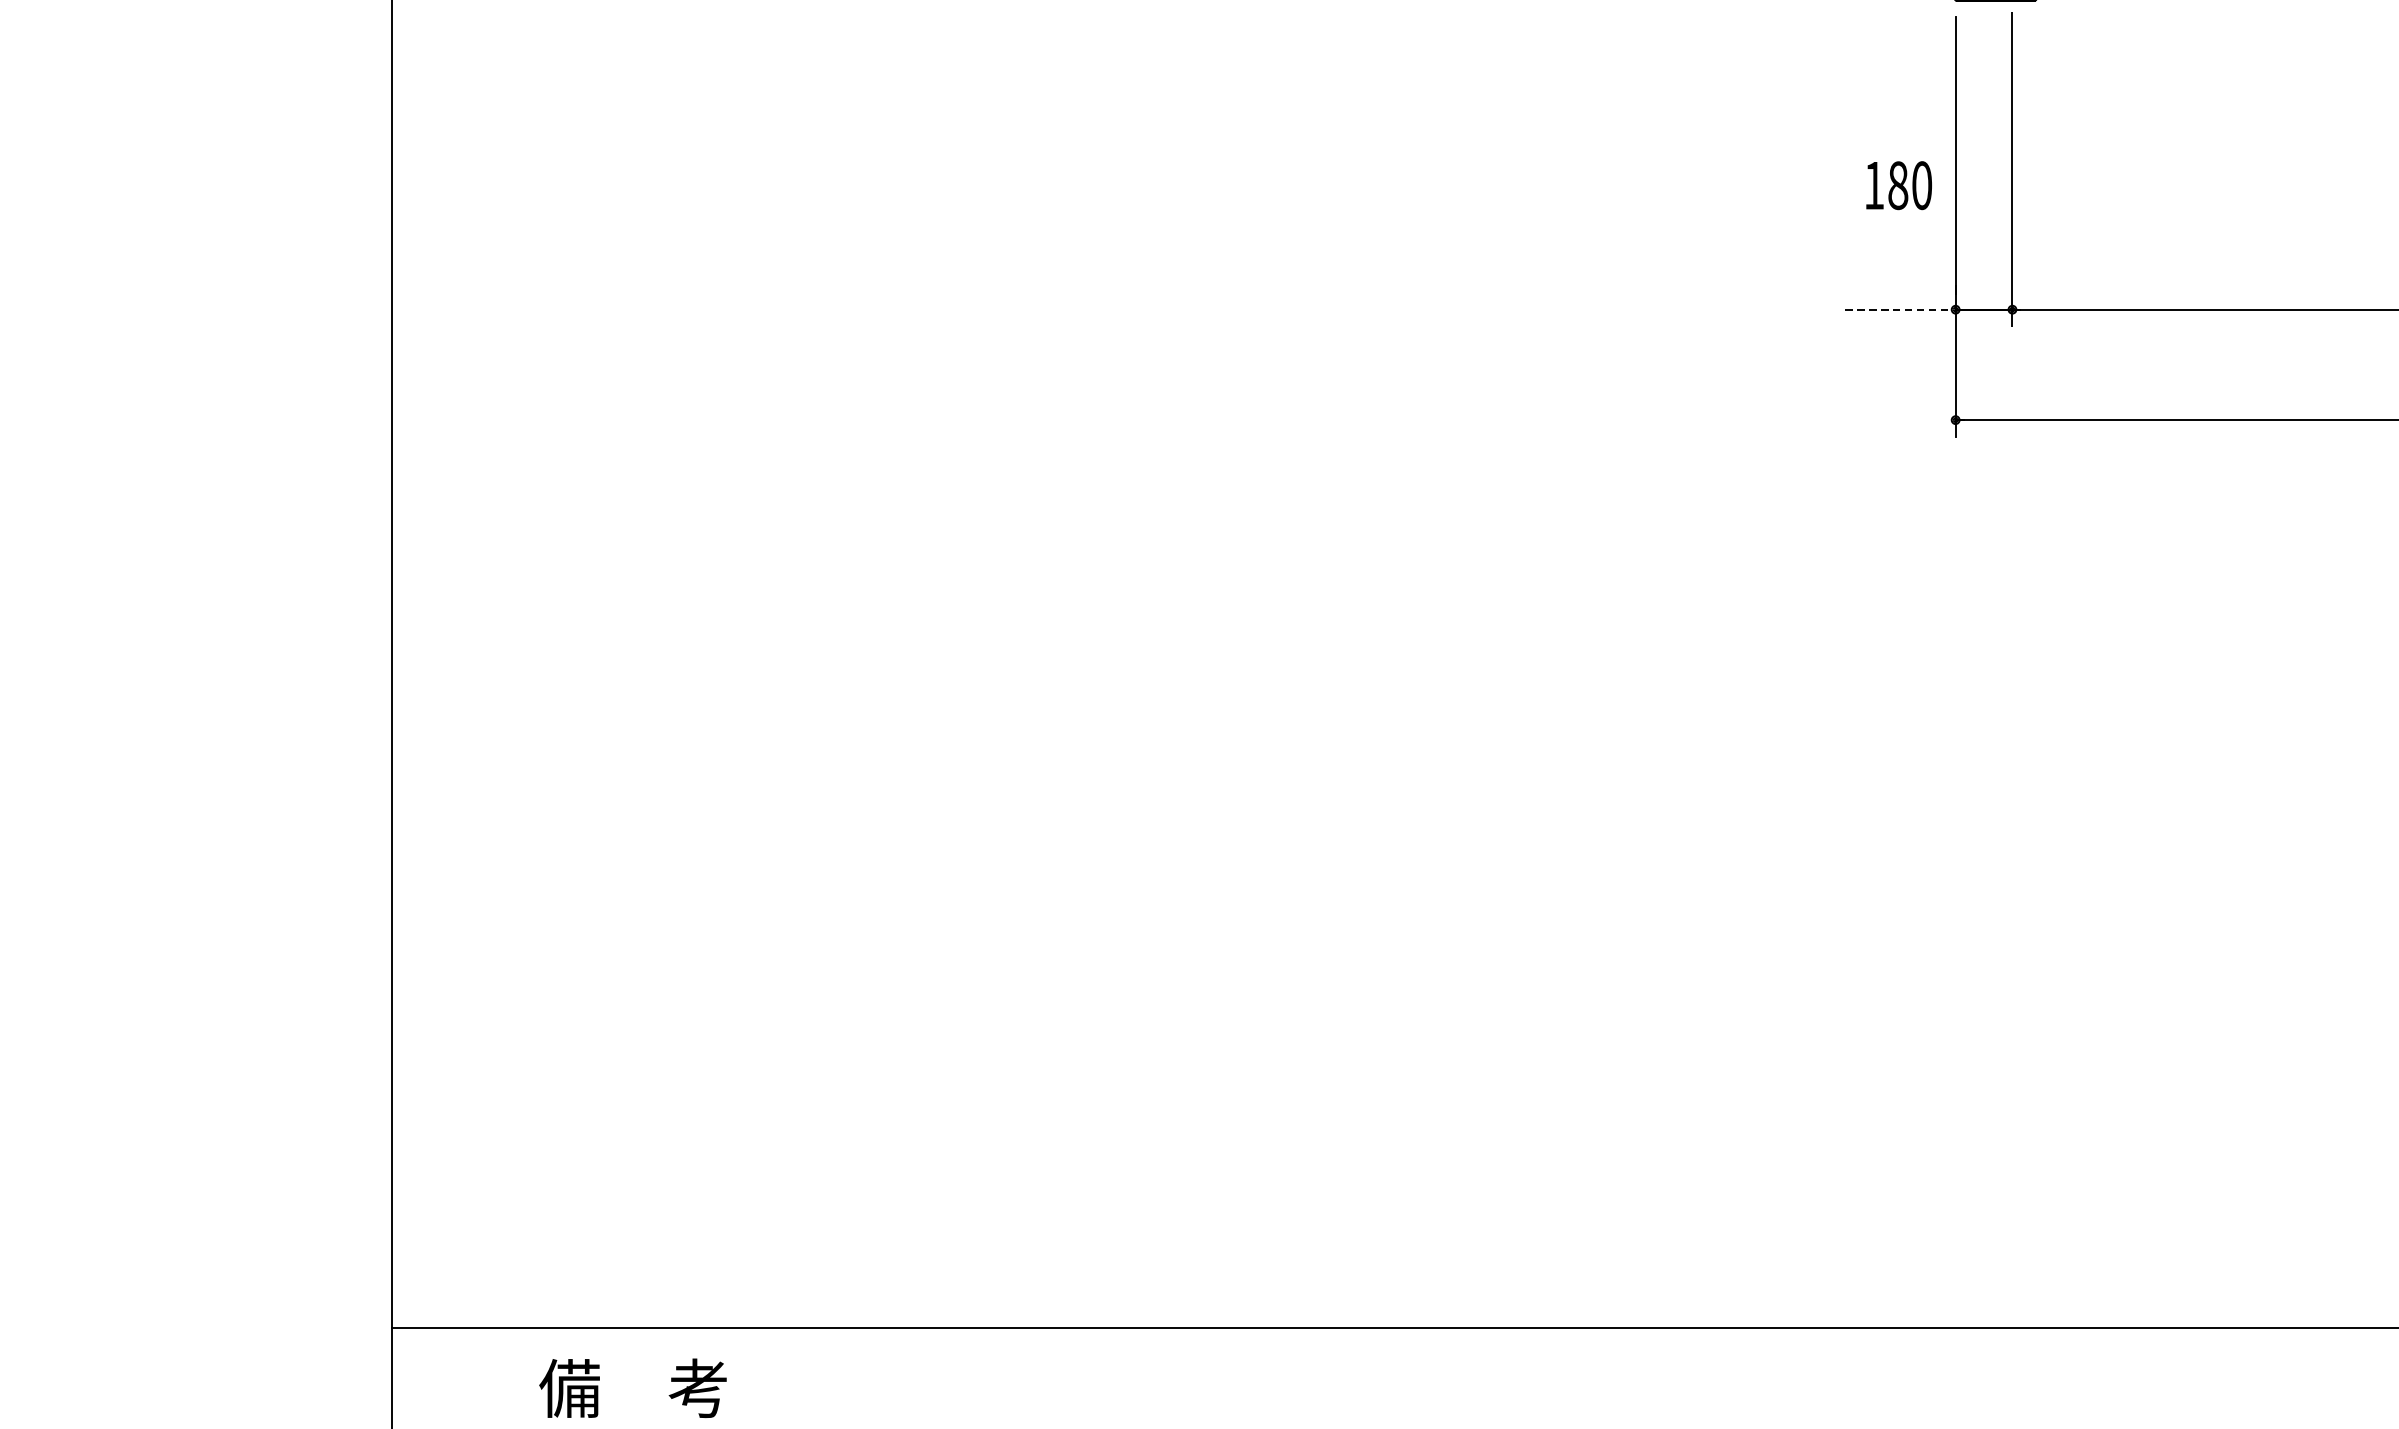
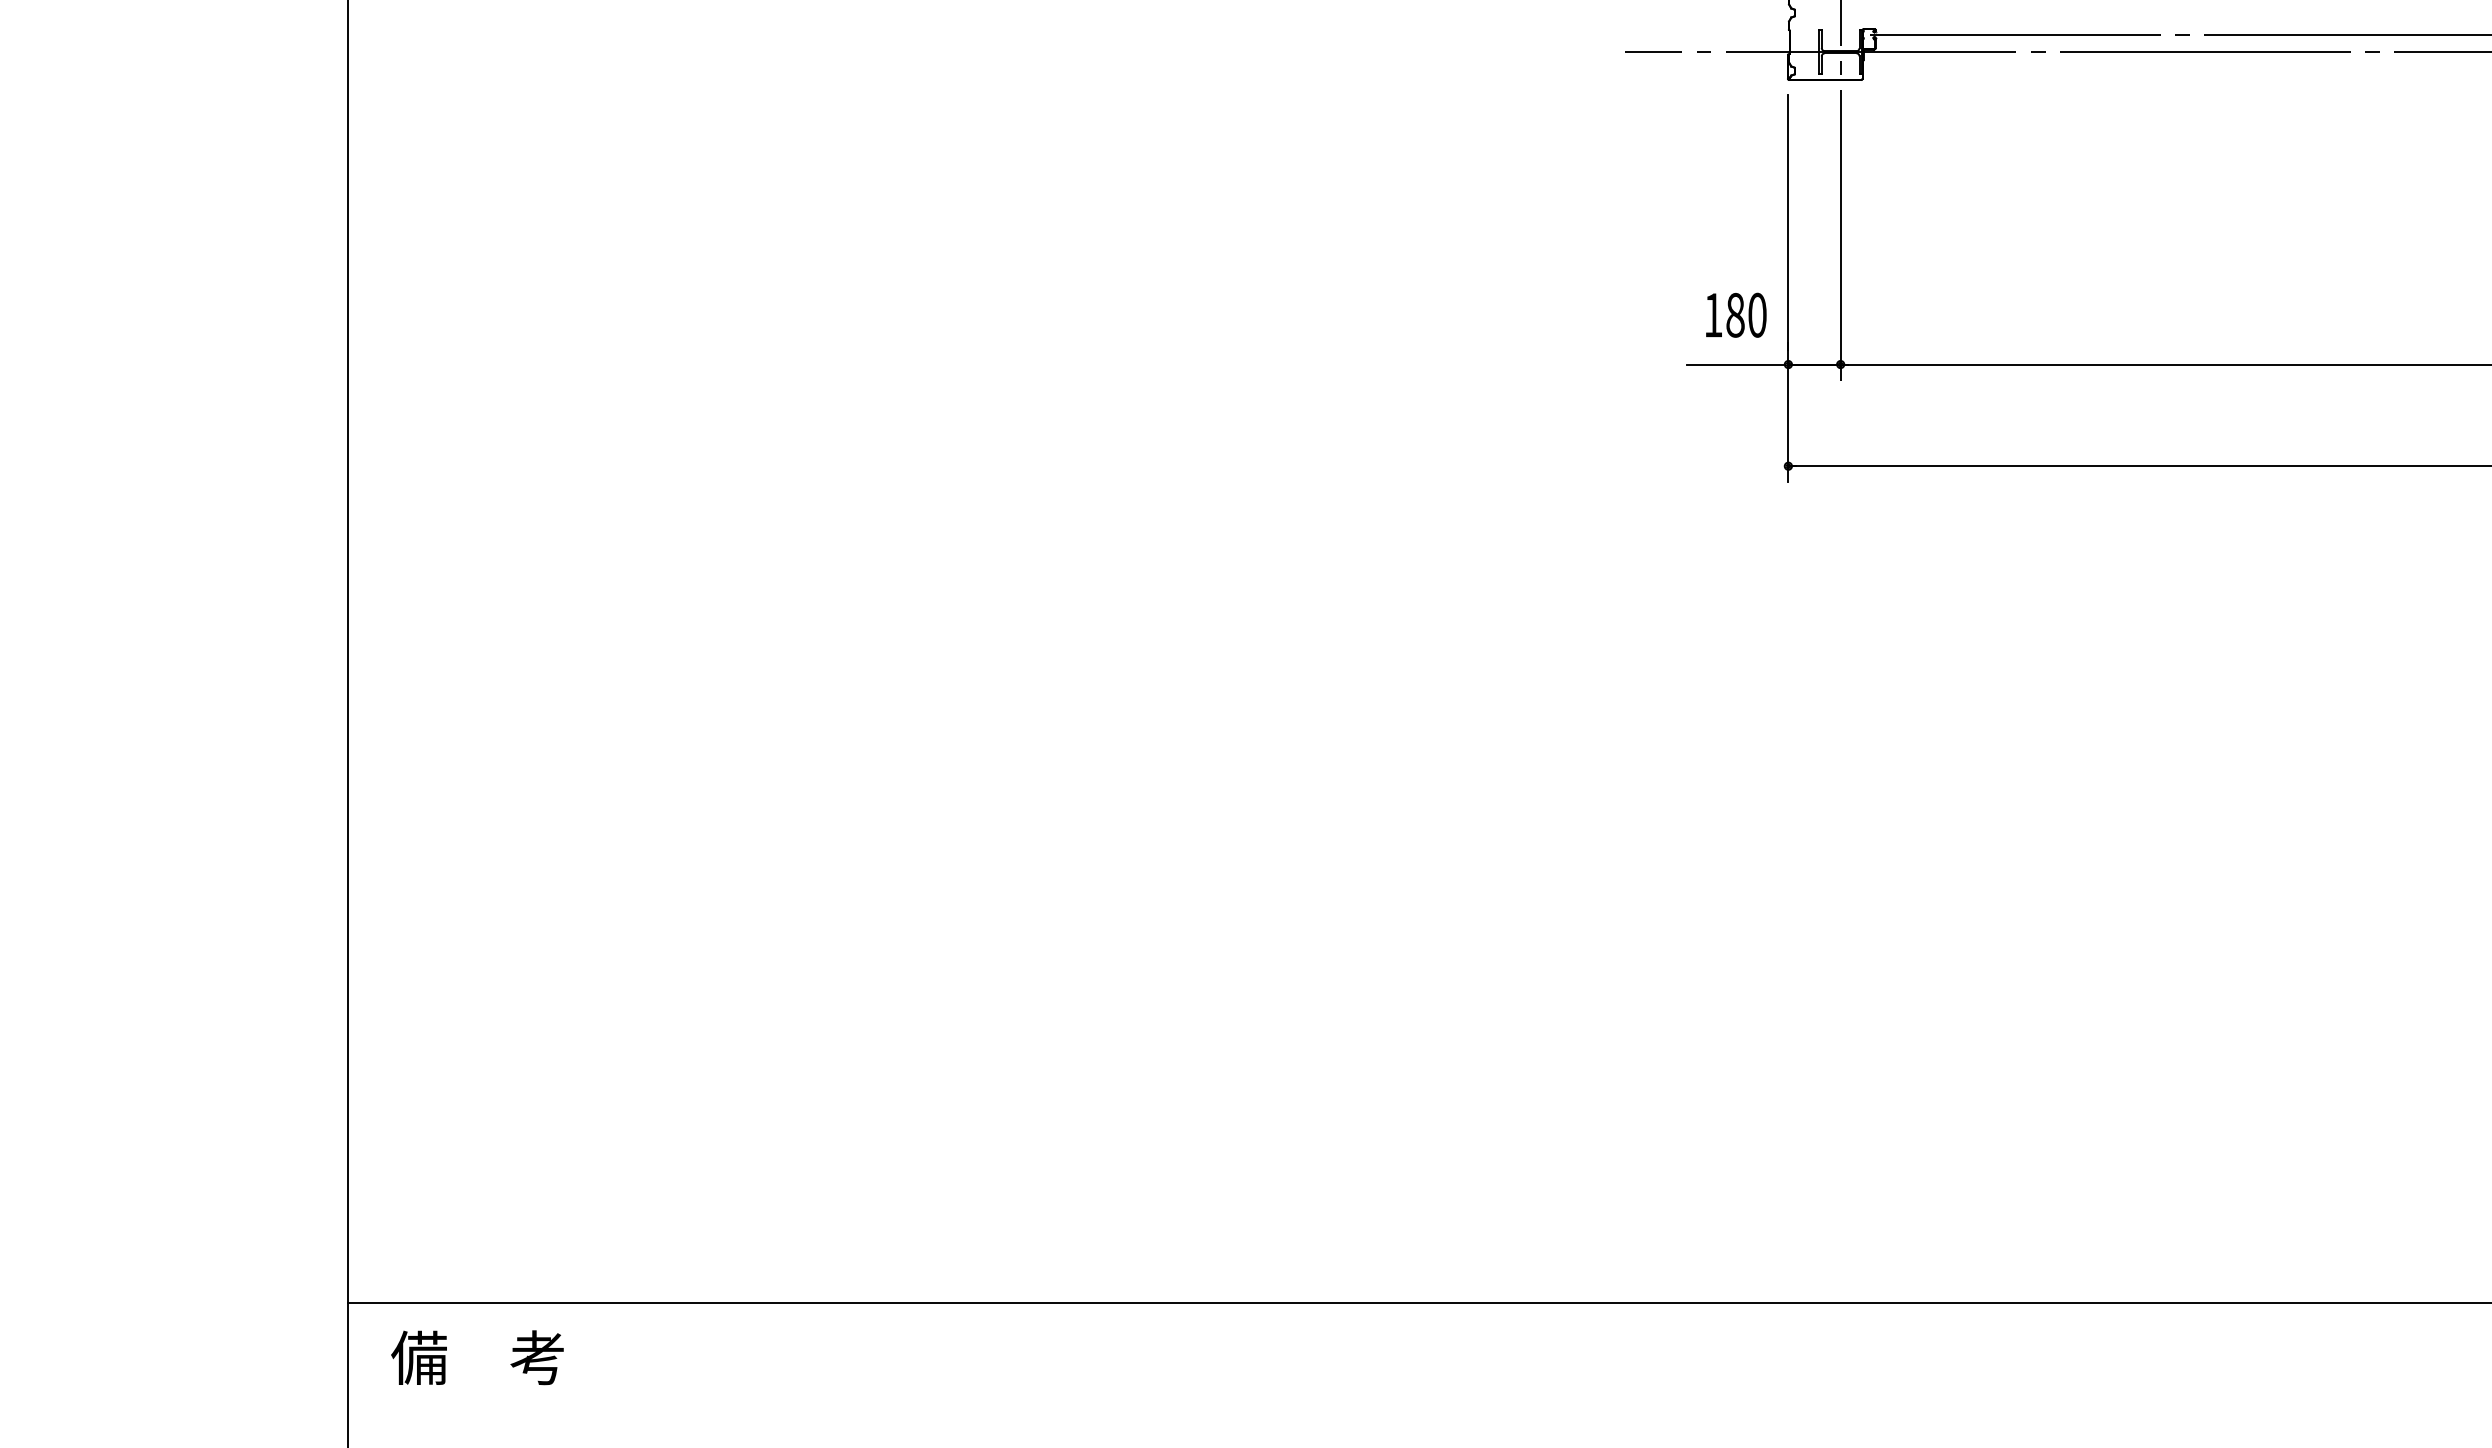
text: (1899, 184) -> (1736, 314), moved
line: (1899, 309) -> (1736, 364), dashed -> solid
text: (633, 1388) -> (477, 1357), moved

